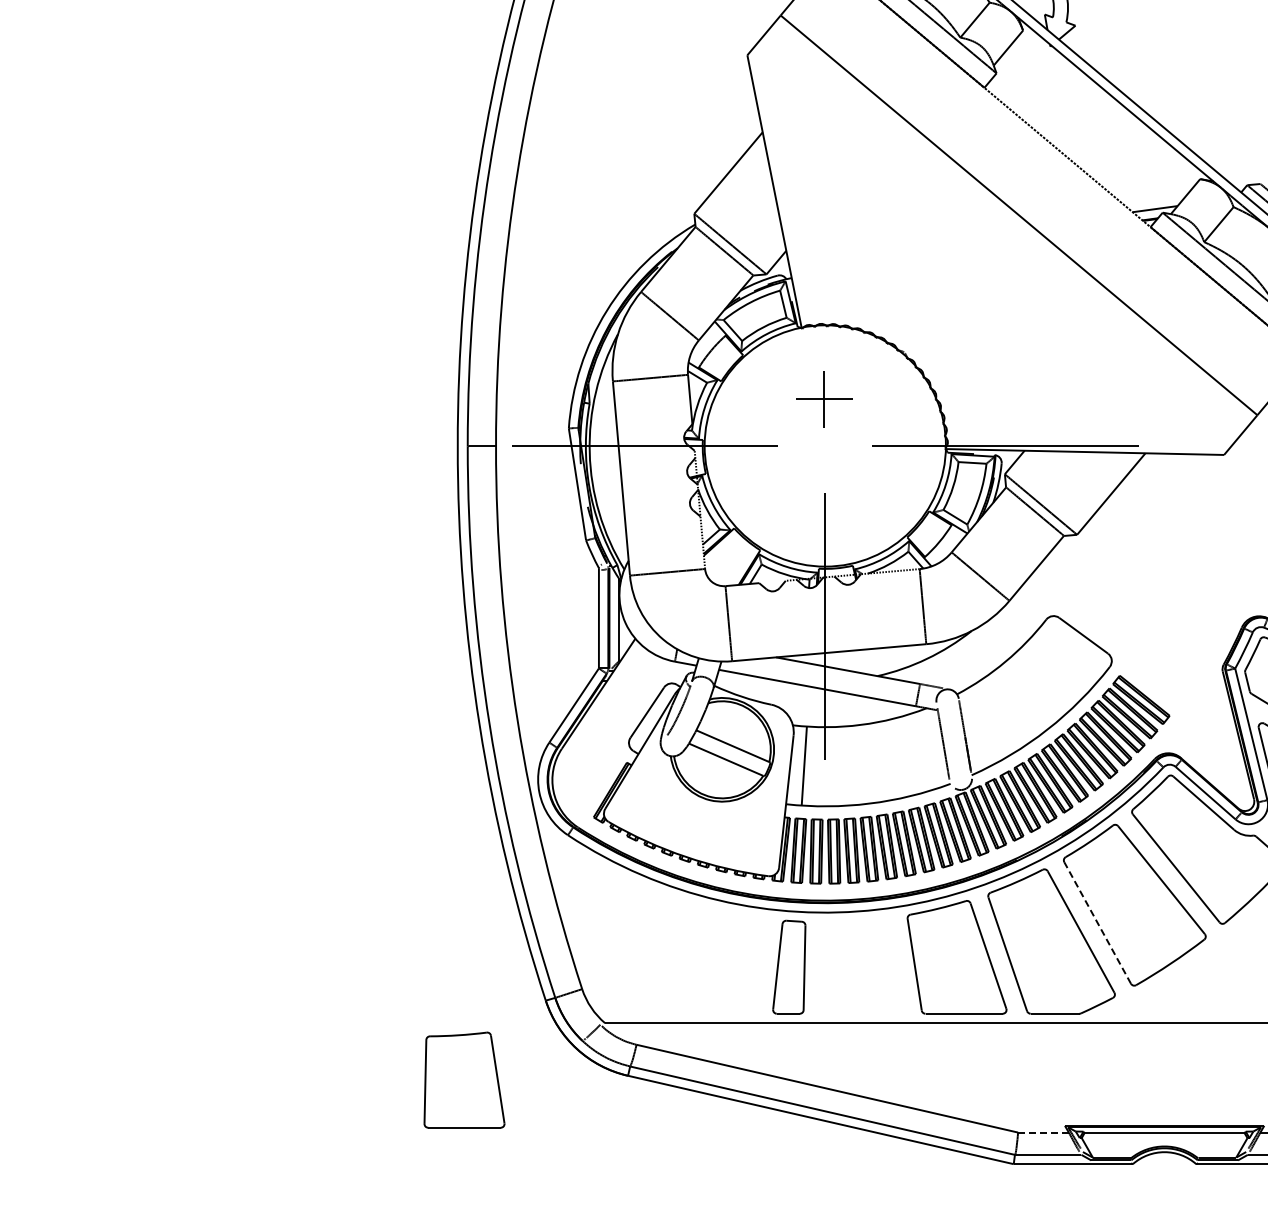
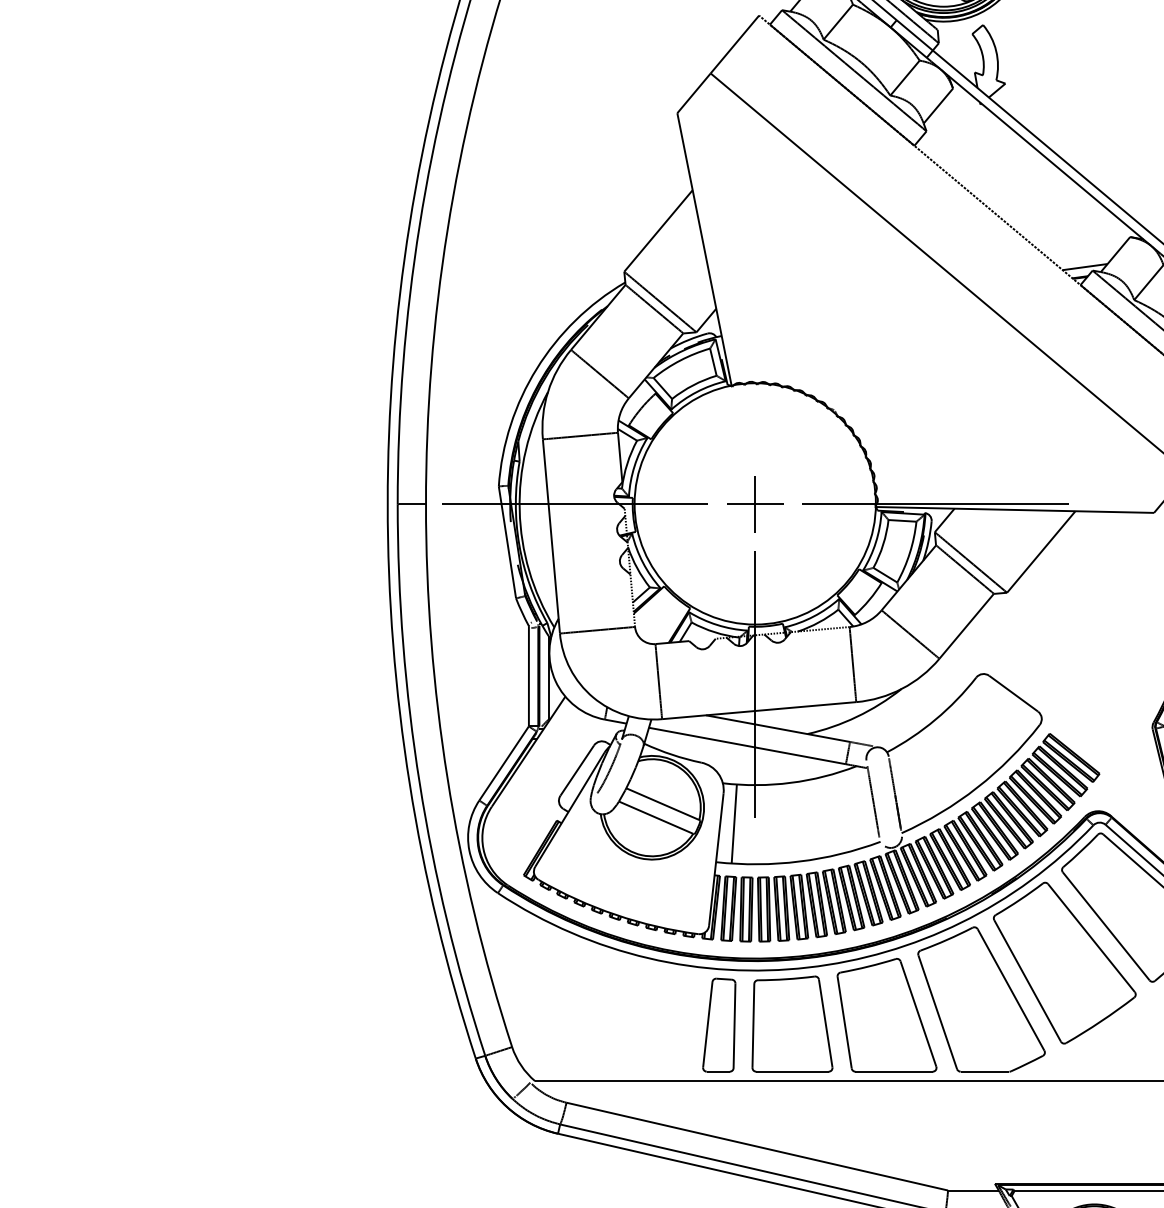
part: (824, 399) -> (755, 504), moved
line: (1097, 922) -> (1027, 980), dashed -> solid
part: (464, 1079) -> (792, 1023), moved
line: (1042, 1132) -> (972, 1190), dashed -> solid

